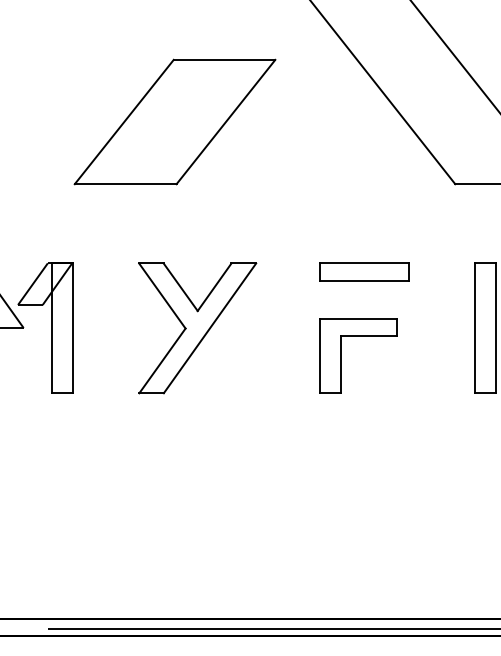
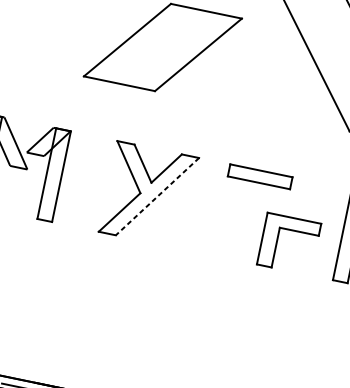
part: (364, 271) -> (260, 176), moved
line: (210, 328) -> (157, 196), solid -> dashed
part: (341, 355) -> (277, 241), moved

